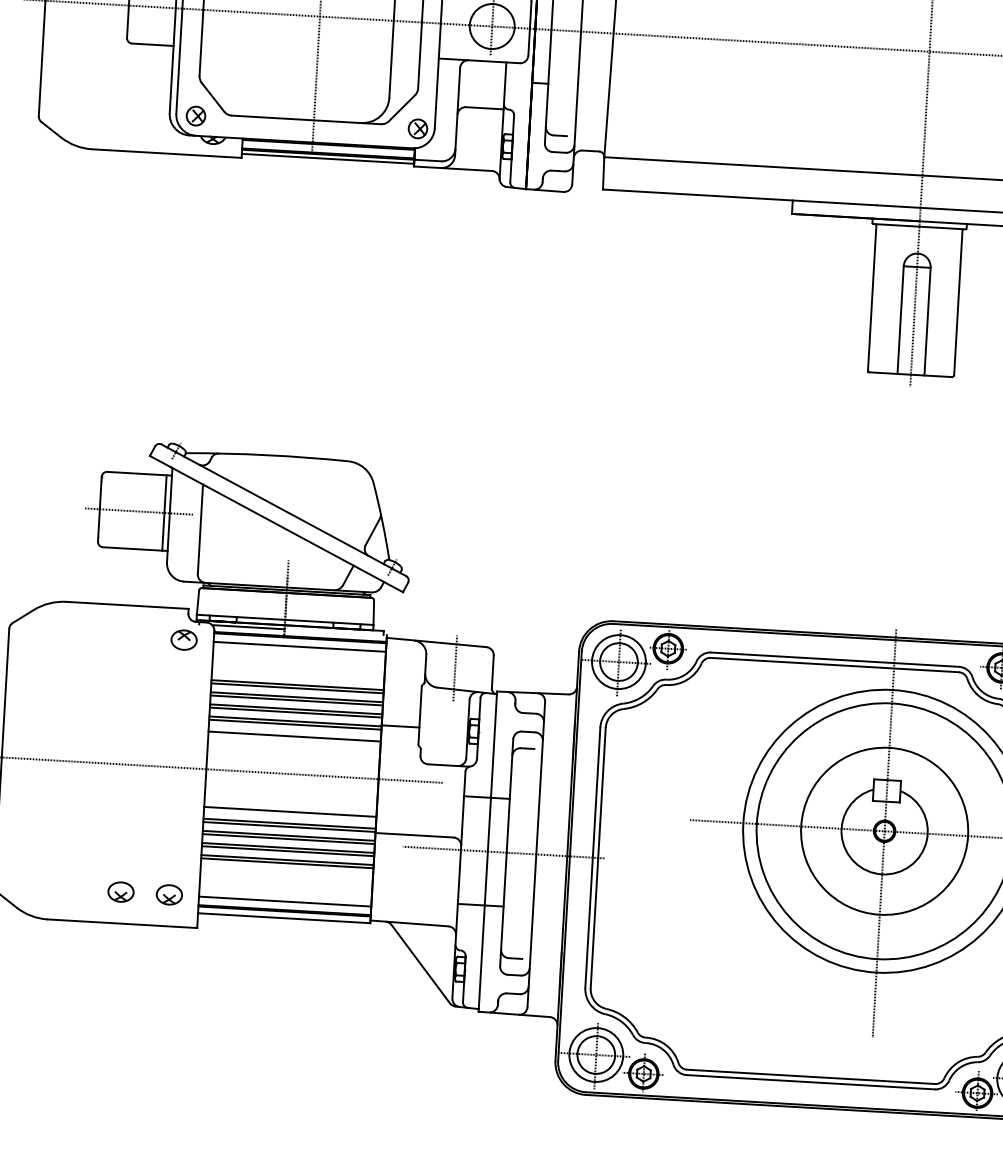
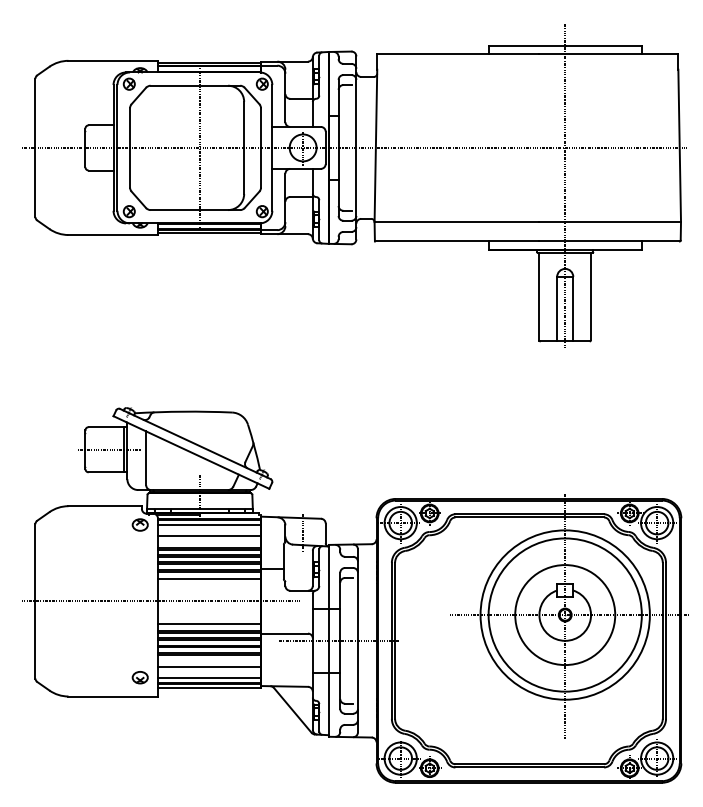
line: (298, 665) -> (209, 536), added
line: (286, 882) -> (209, 666), added
part: (119, 891) -> (110, 677), removed

